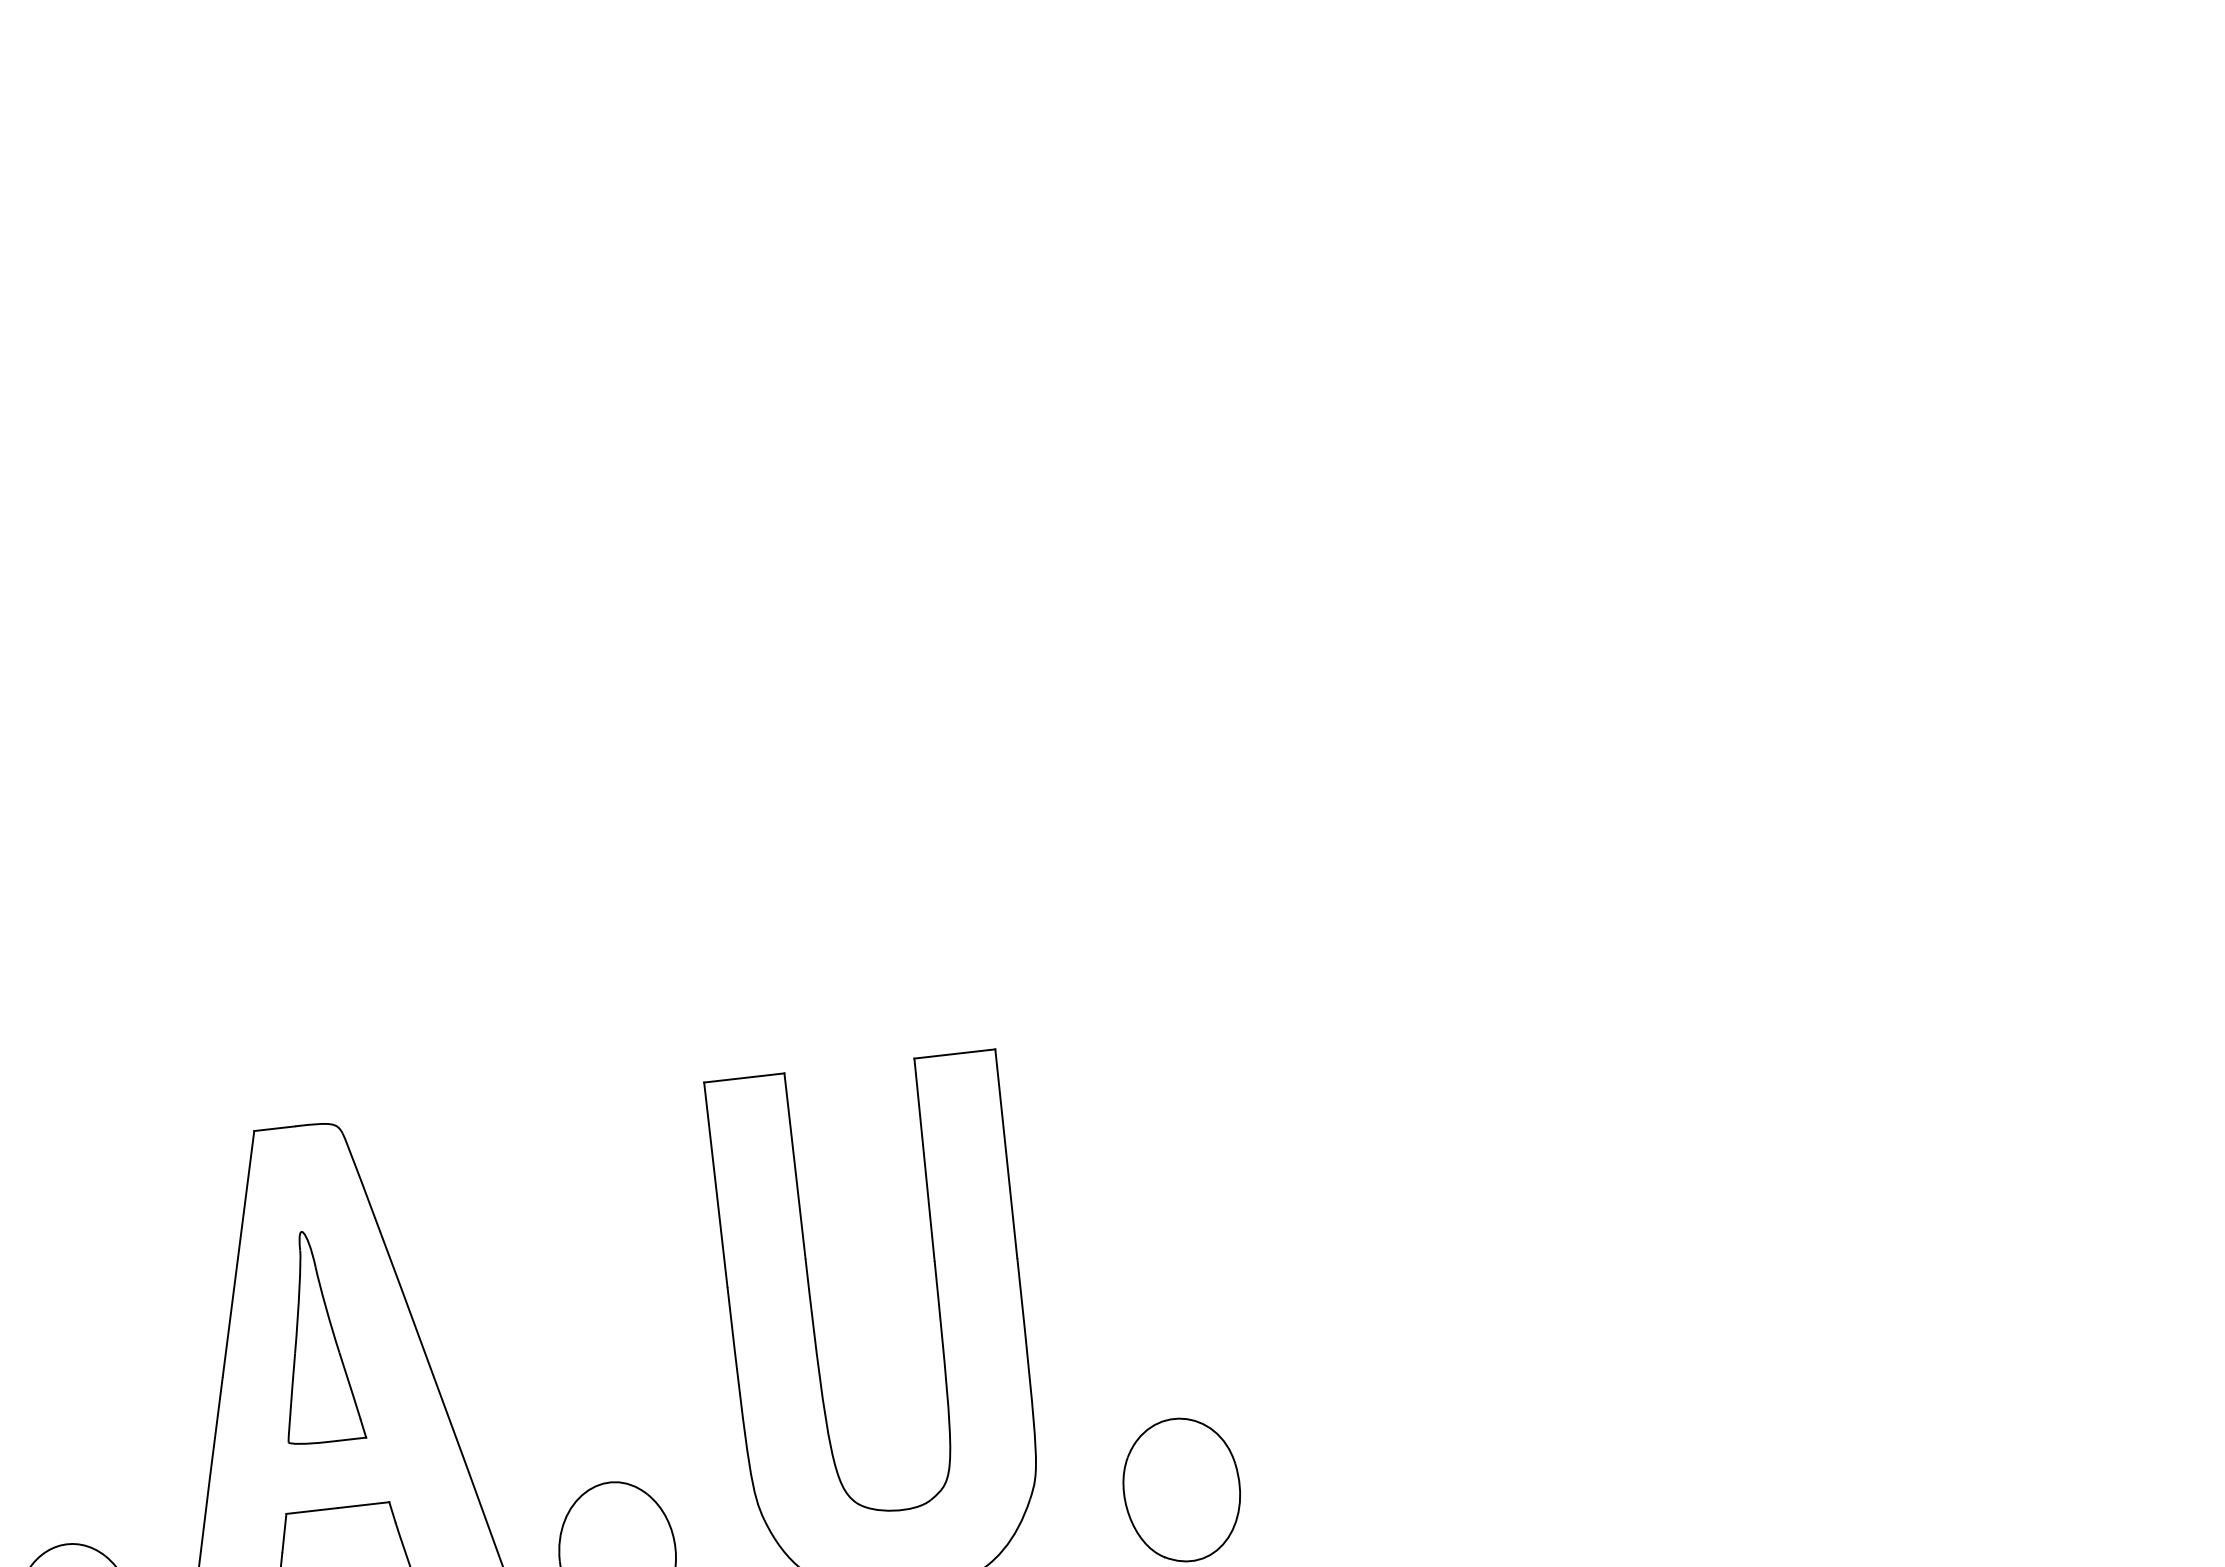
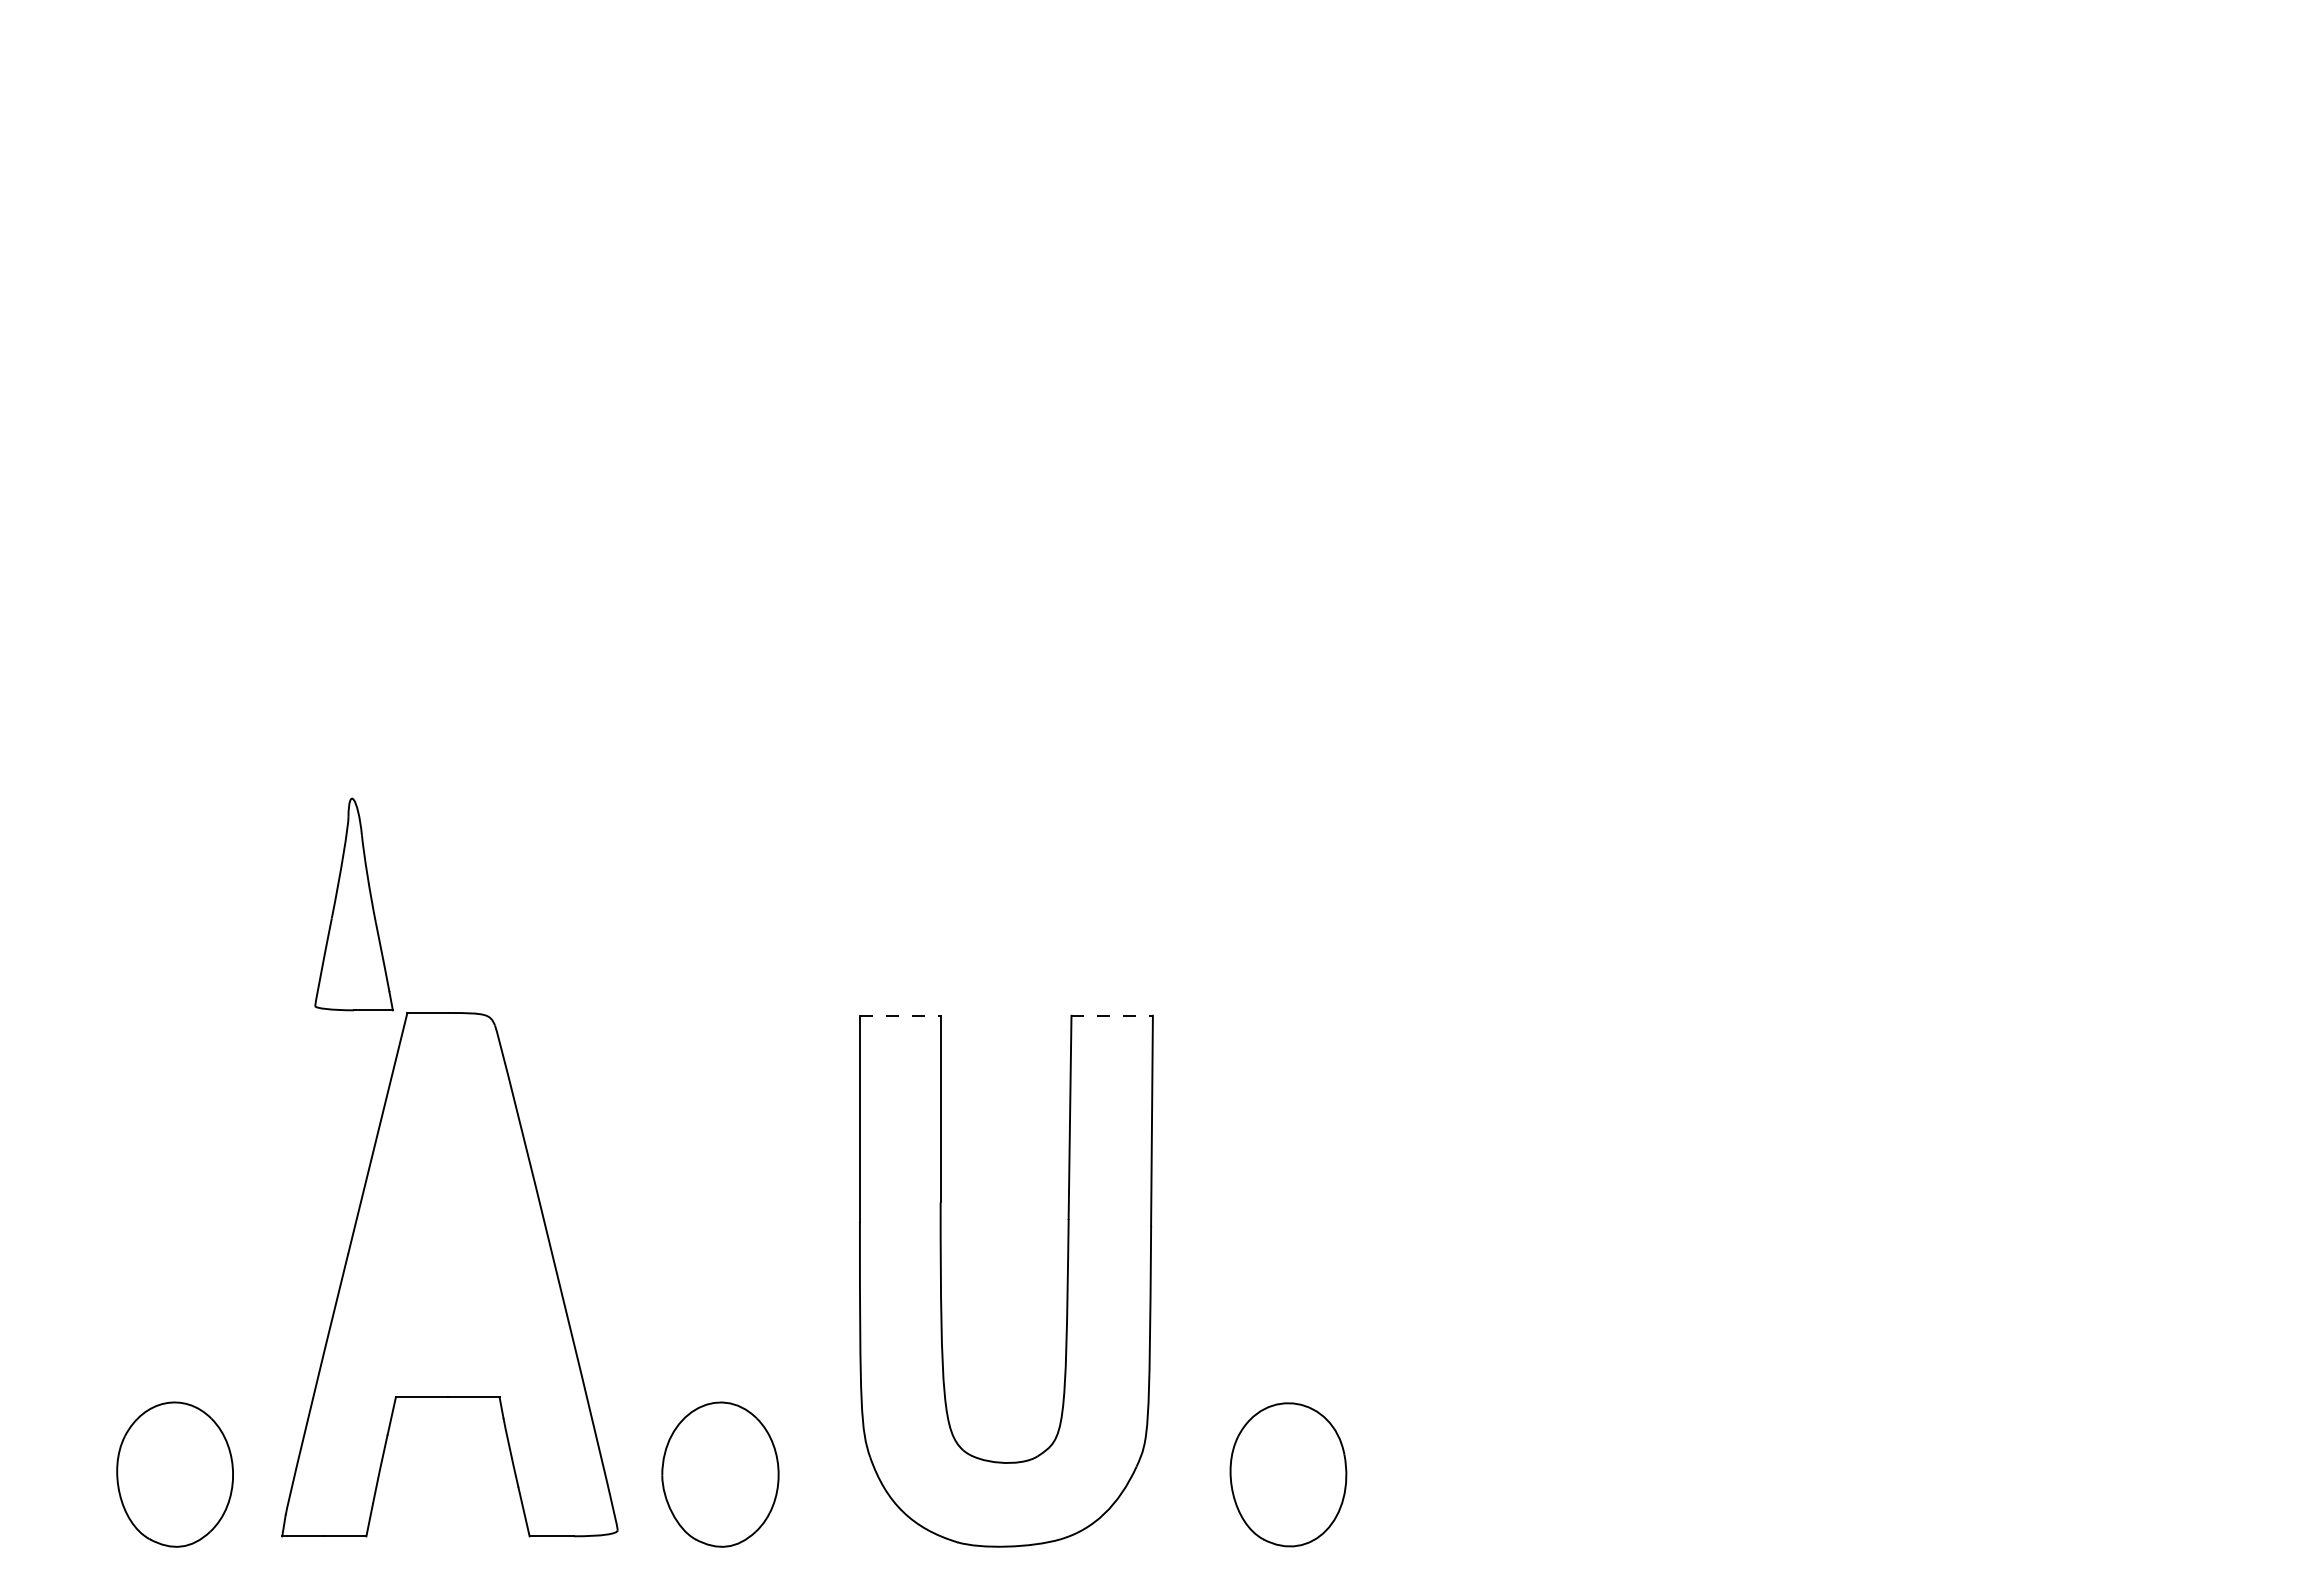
line: (955, 1053) -> (1112, 1015), solid -> dashed
line: (744, 1077) -> (900, 1015), solid -> dashed
part: (315, 1336) -> (353, 904), moved

